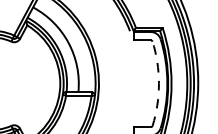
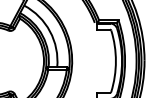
arc: (158, 84) -> (115, 61), dashed -> solid

